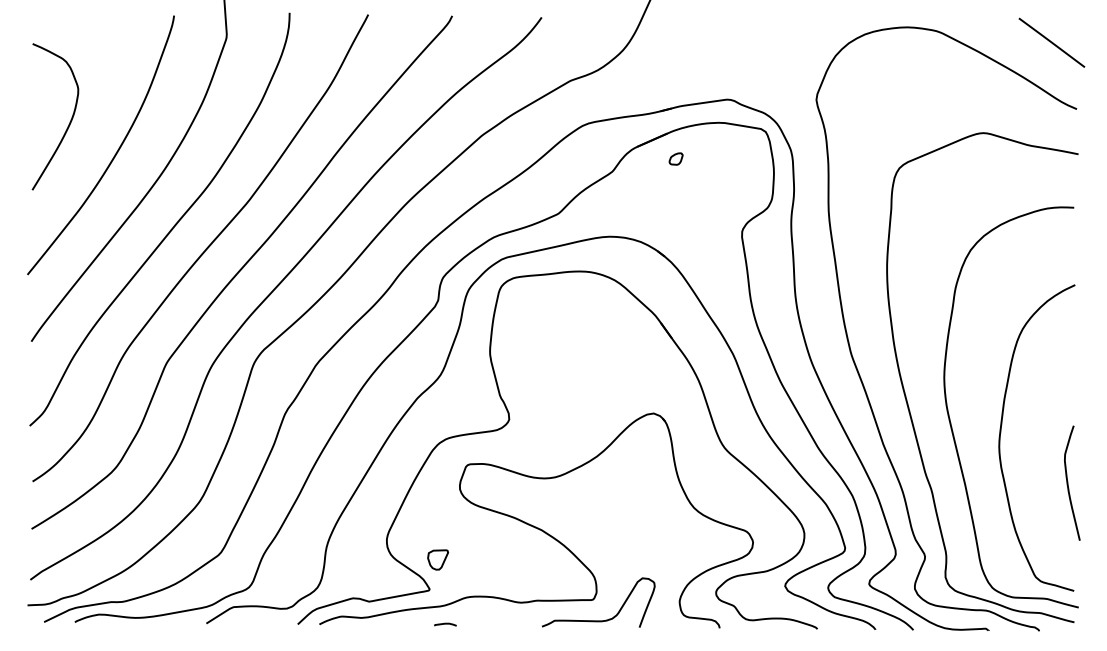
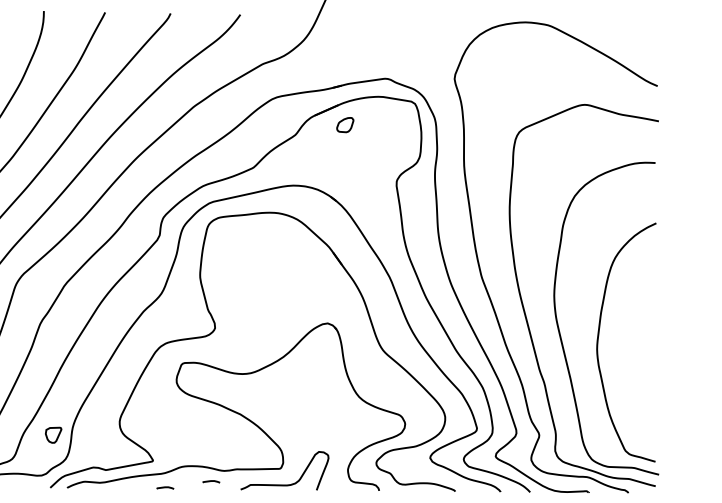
line: (1051, 42) -> (637, 34), removed
part: (675, 158) -> (344, 124), size x1.6
curve: (1068, 482) -> (651, 377), removed
part: (437, 559) -> (53, 434), moved
curve: (504, 616) -> (211, 481), added

